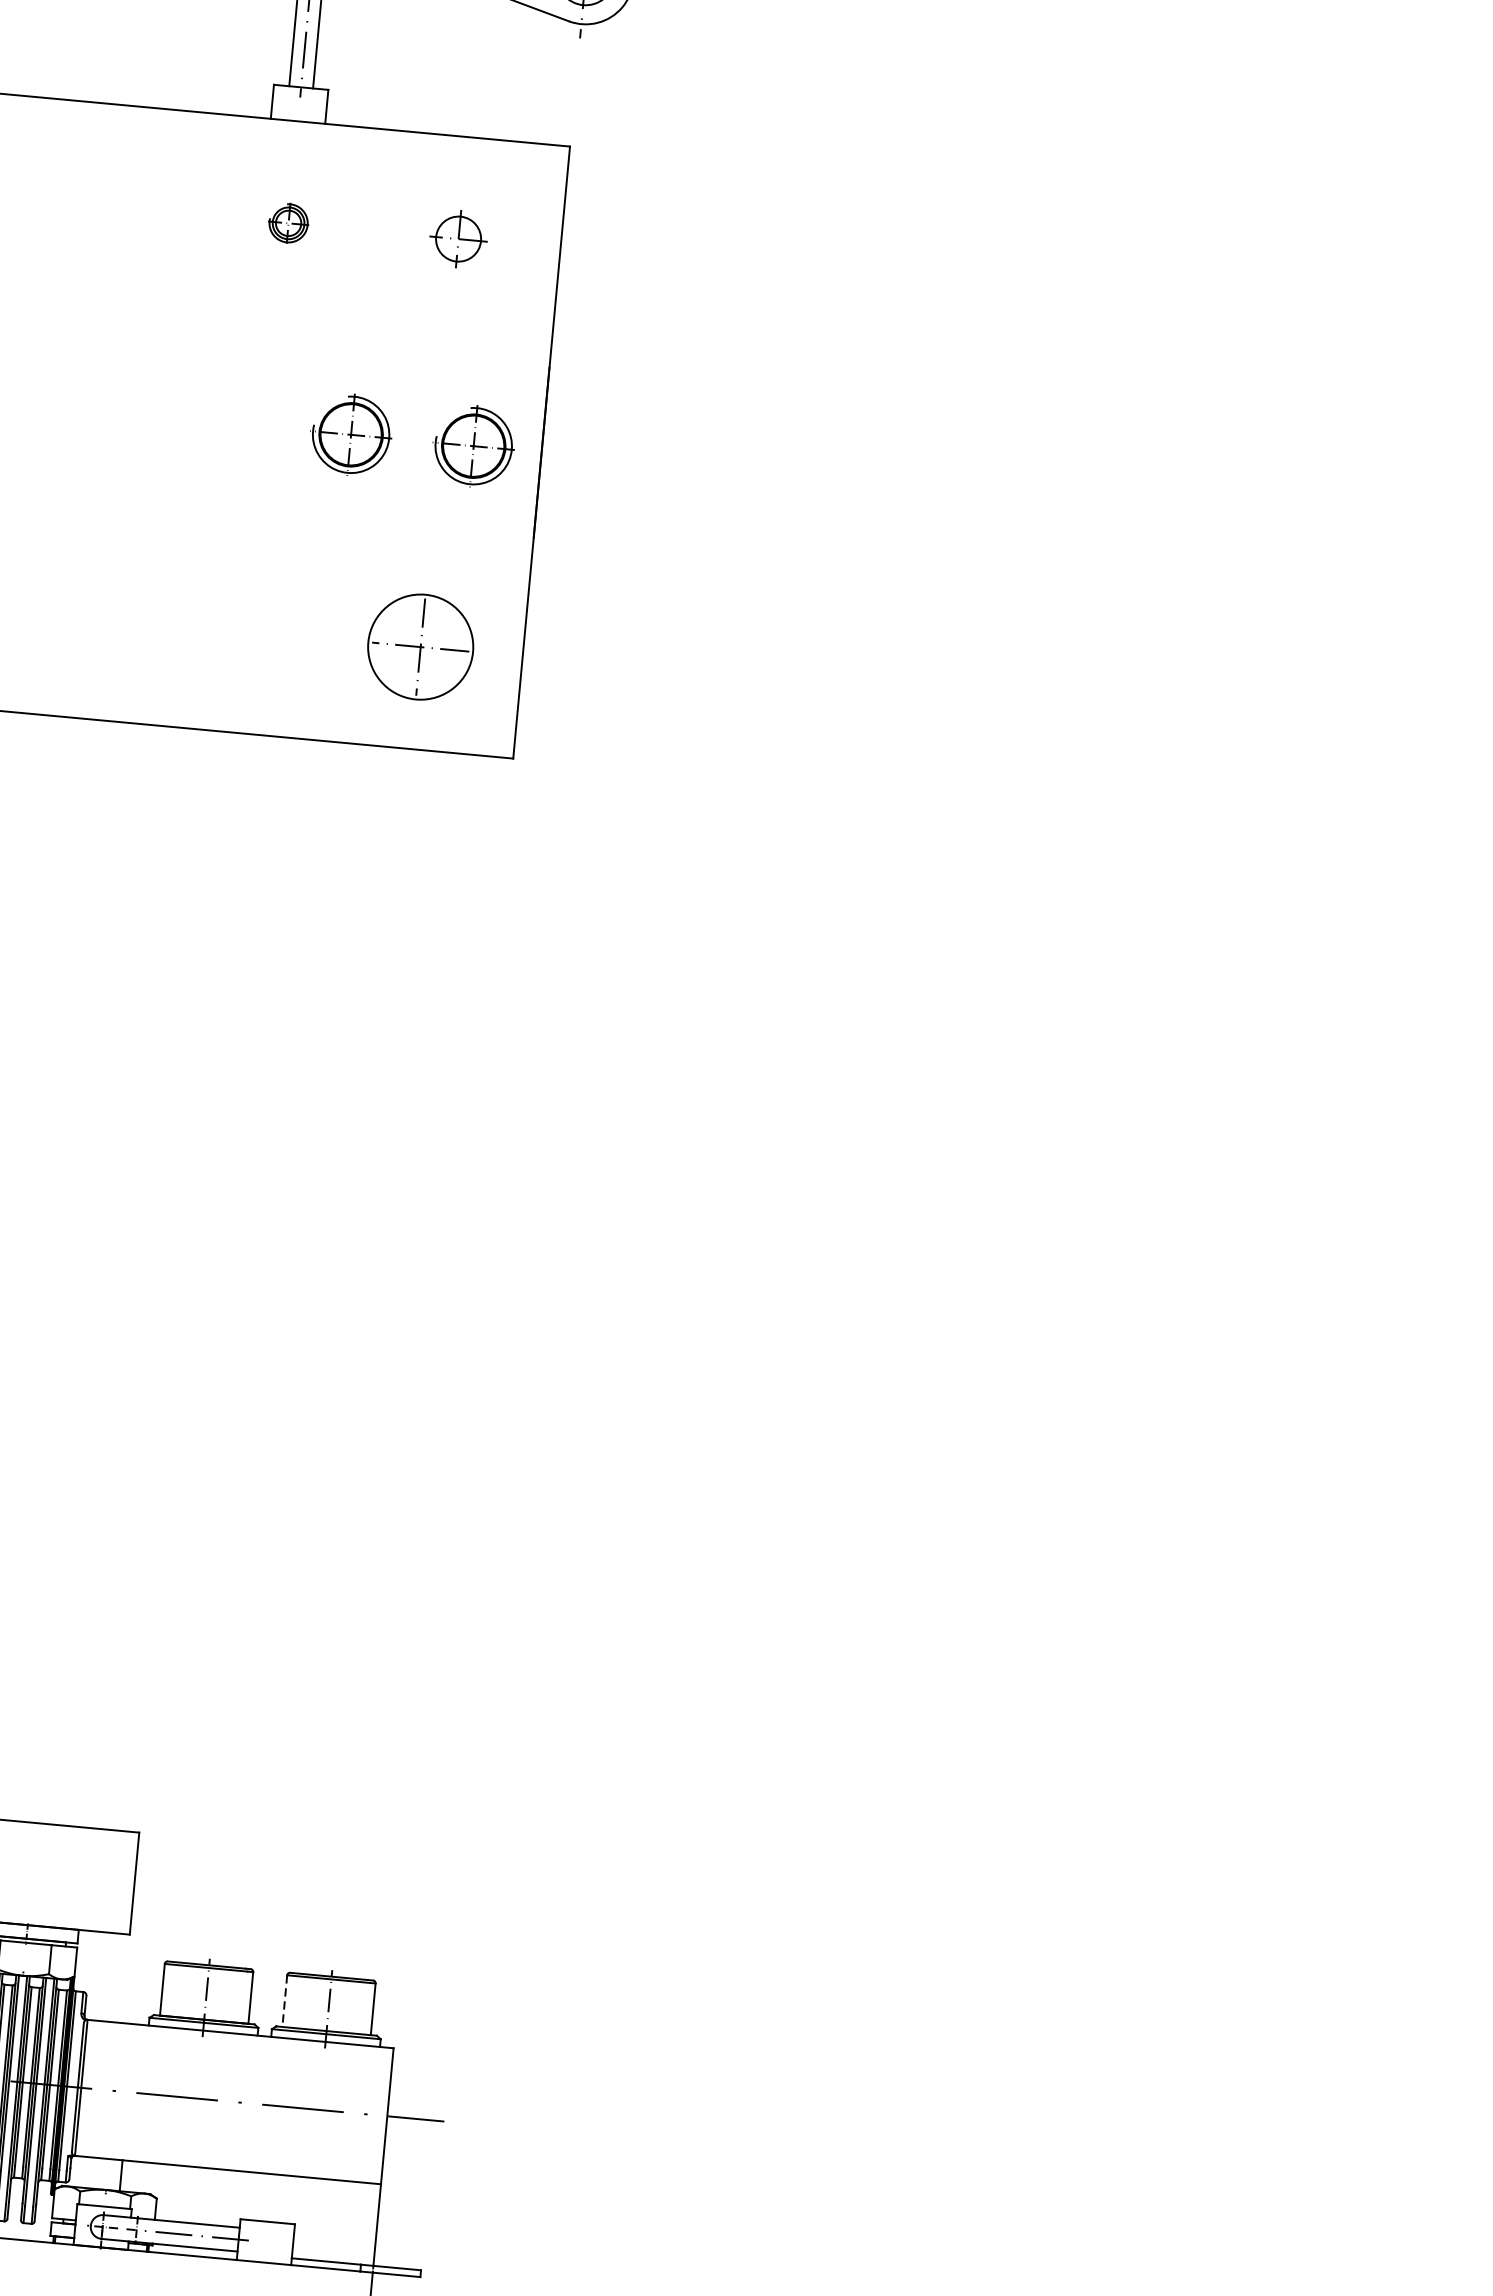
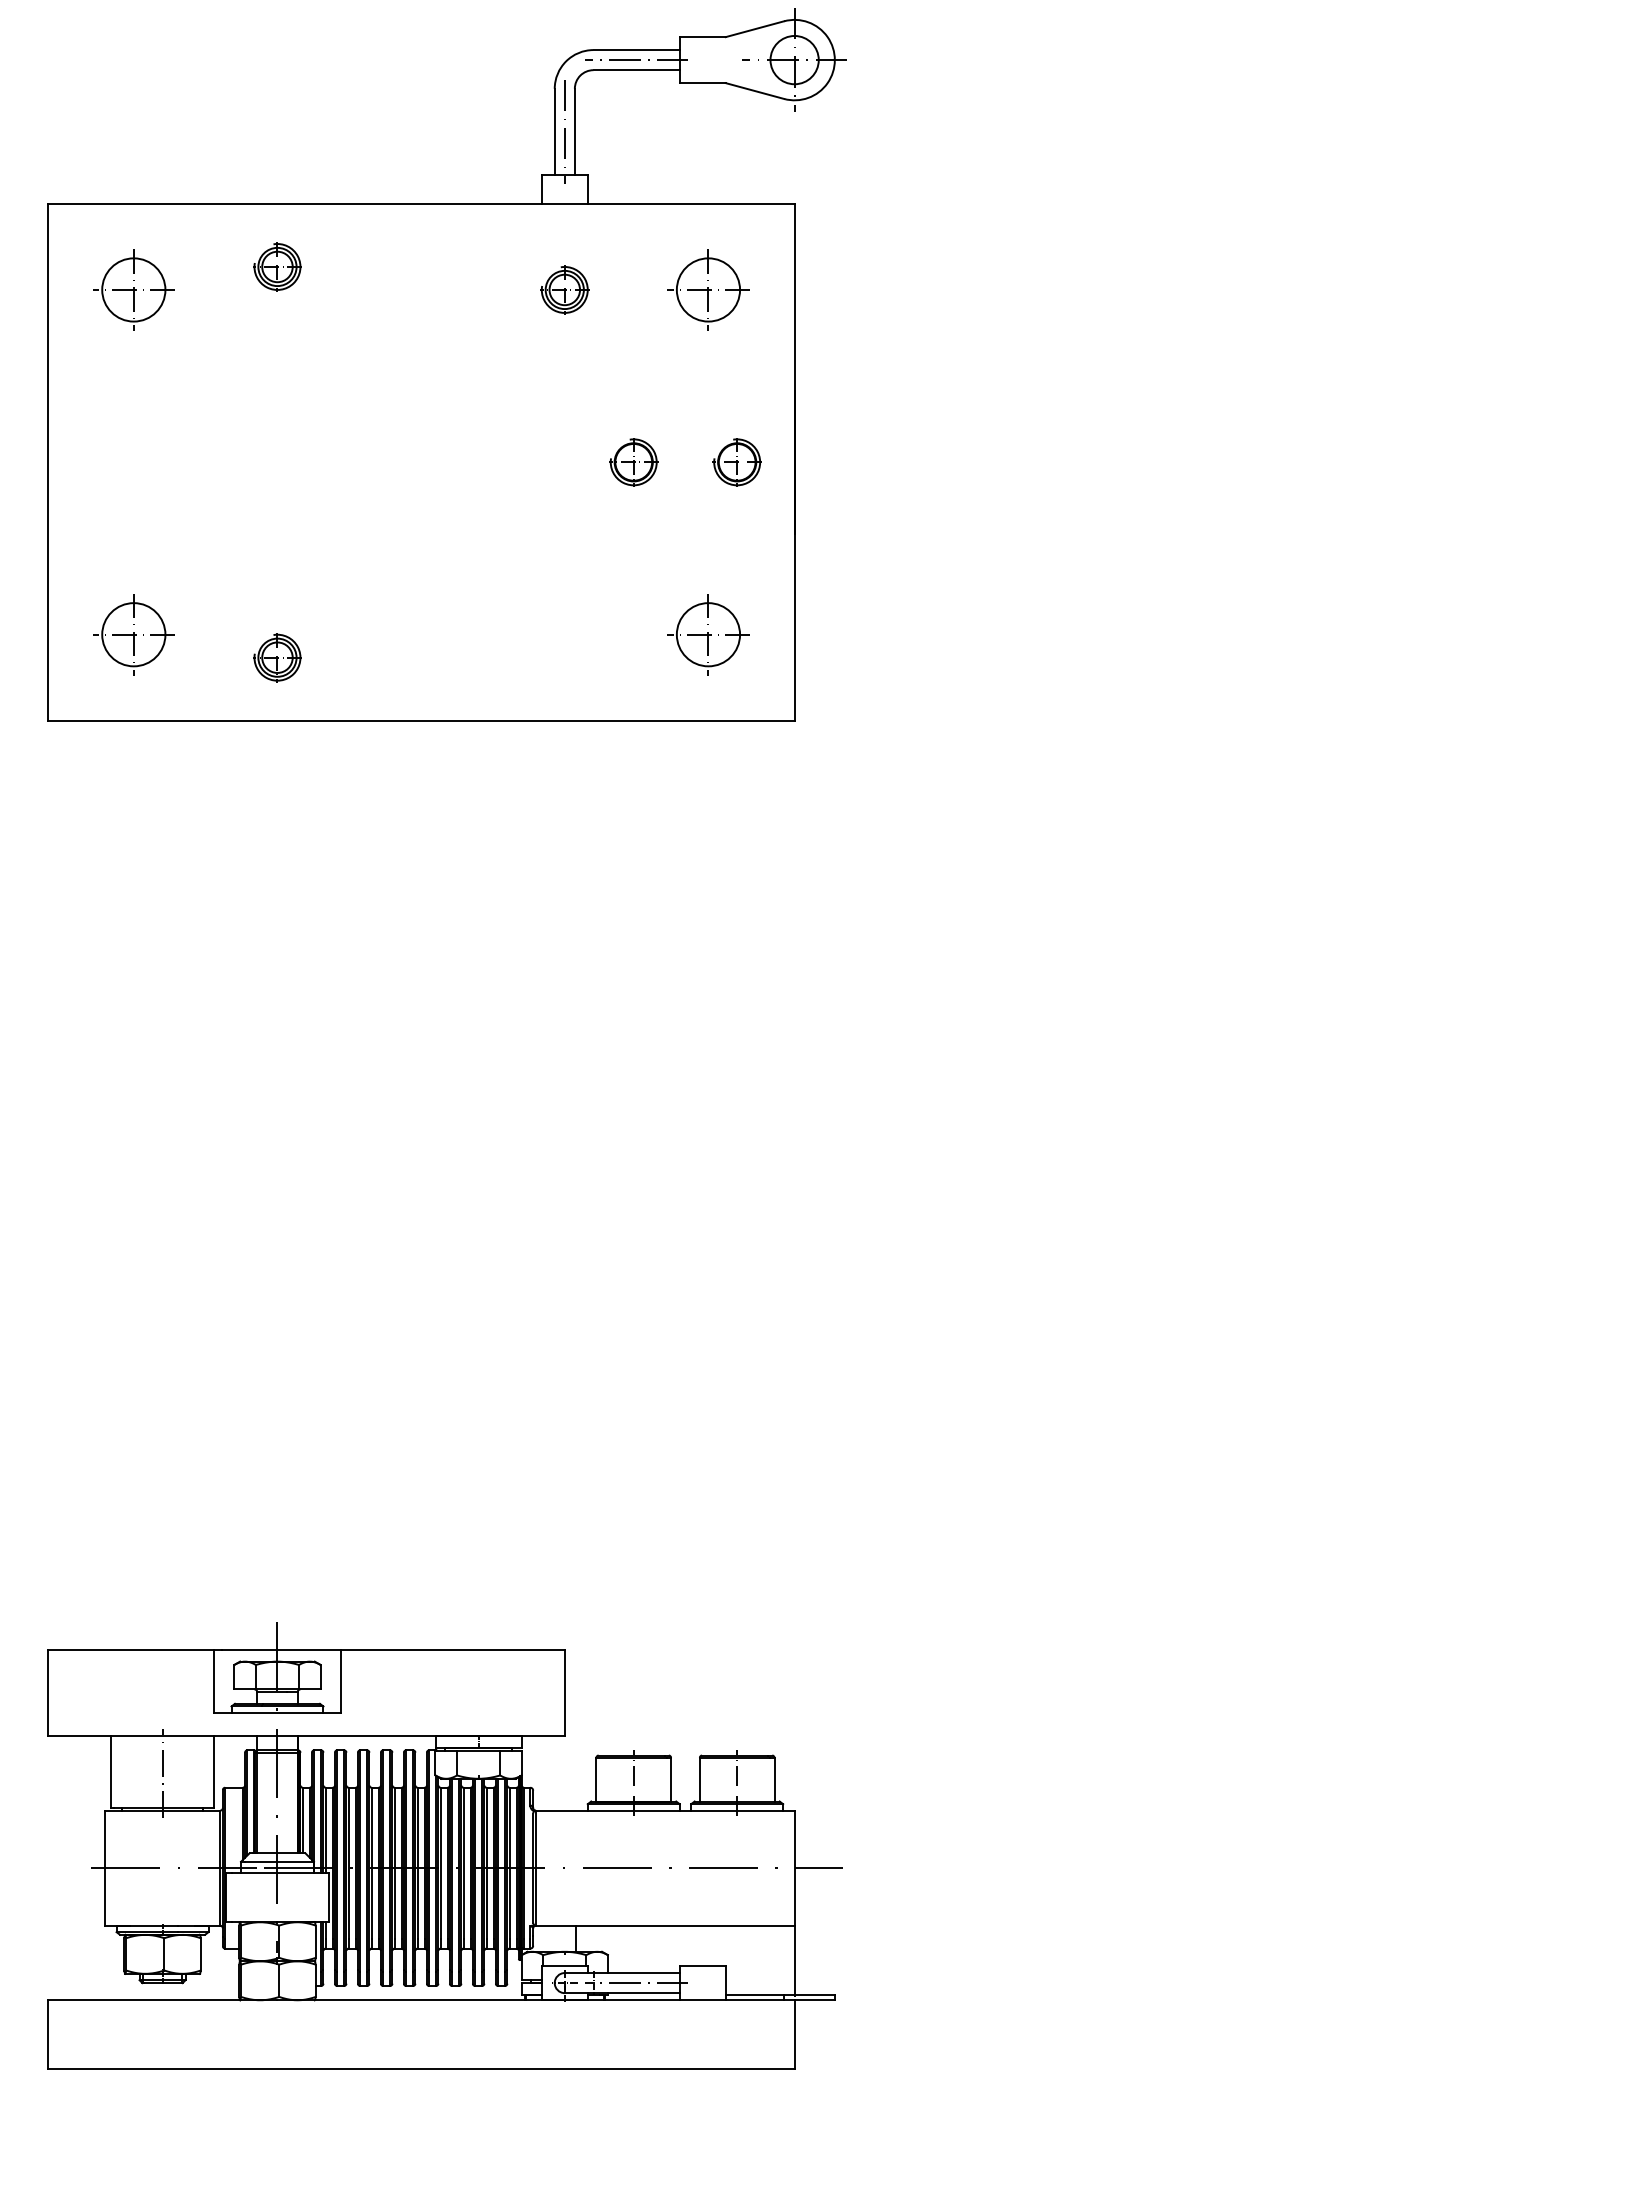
part: (288, 222) -> (564, 289), size x1.43
part: (458, 238) -> (708, 289), size x1.67
part: (350, 435) -> (633, 462), size x0.71
part: (472, 446) -> (736, 462), size x0.71
circle: (420, 646) -> (708, 634), size x0.71
line: (284, 2000) -> (699, 1779), dashed -> solid

